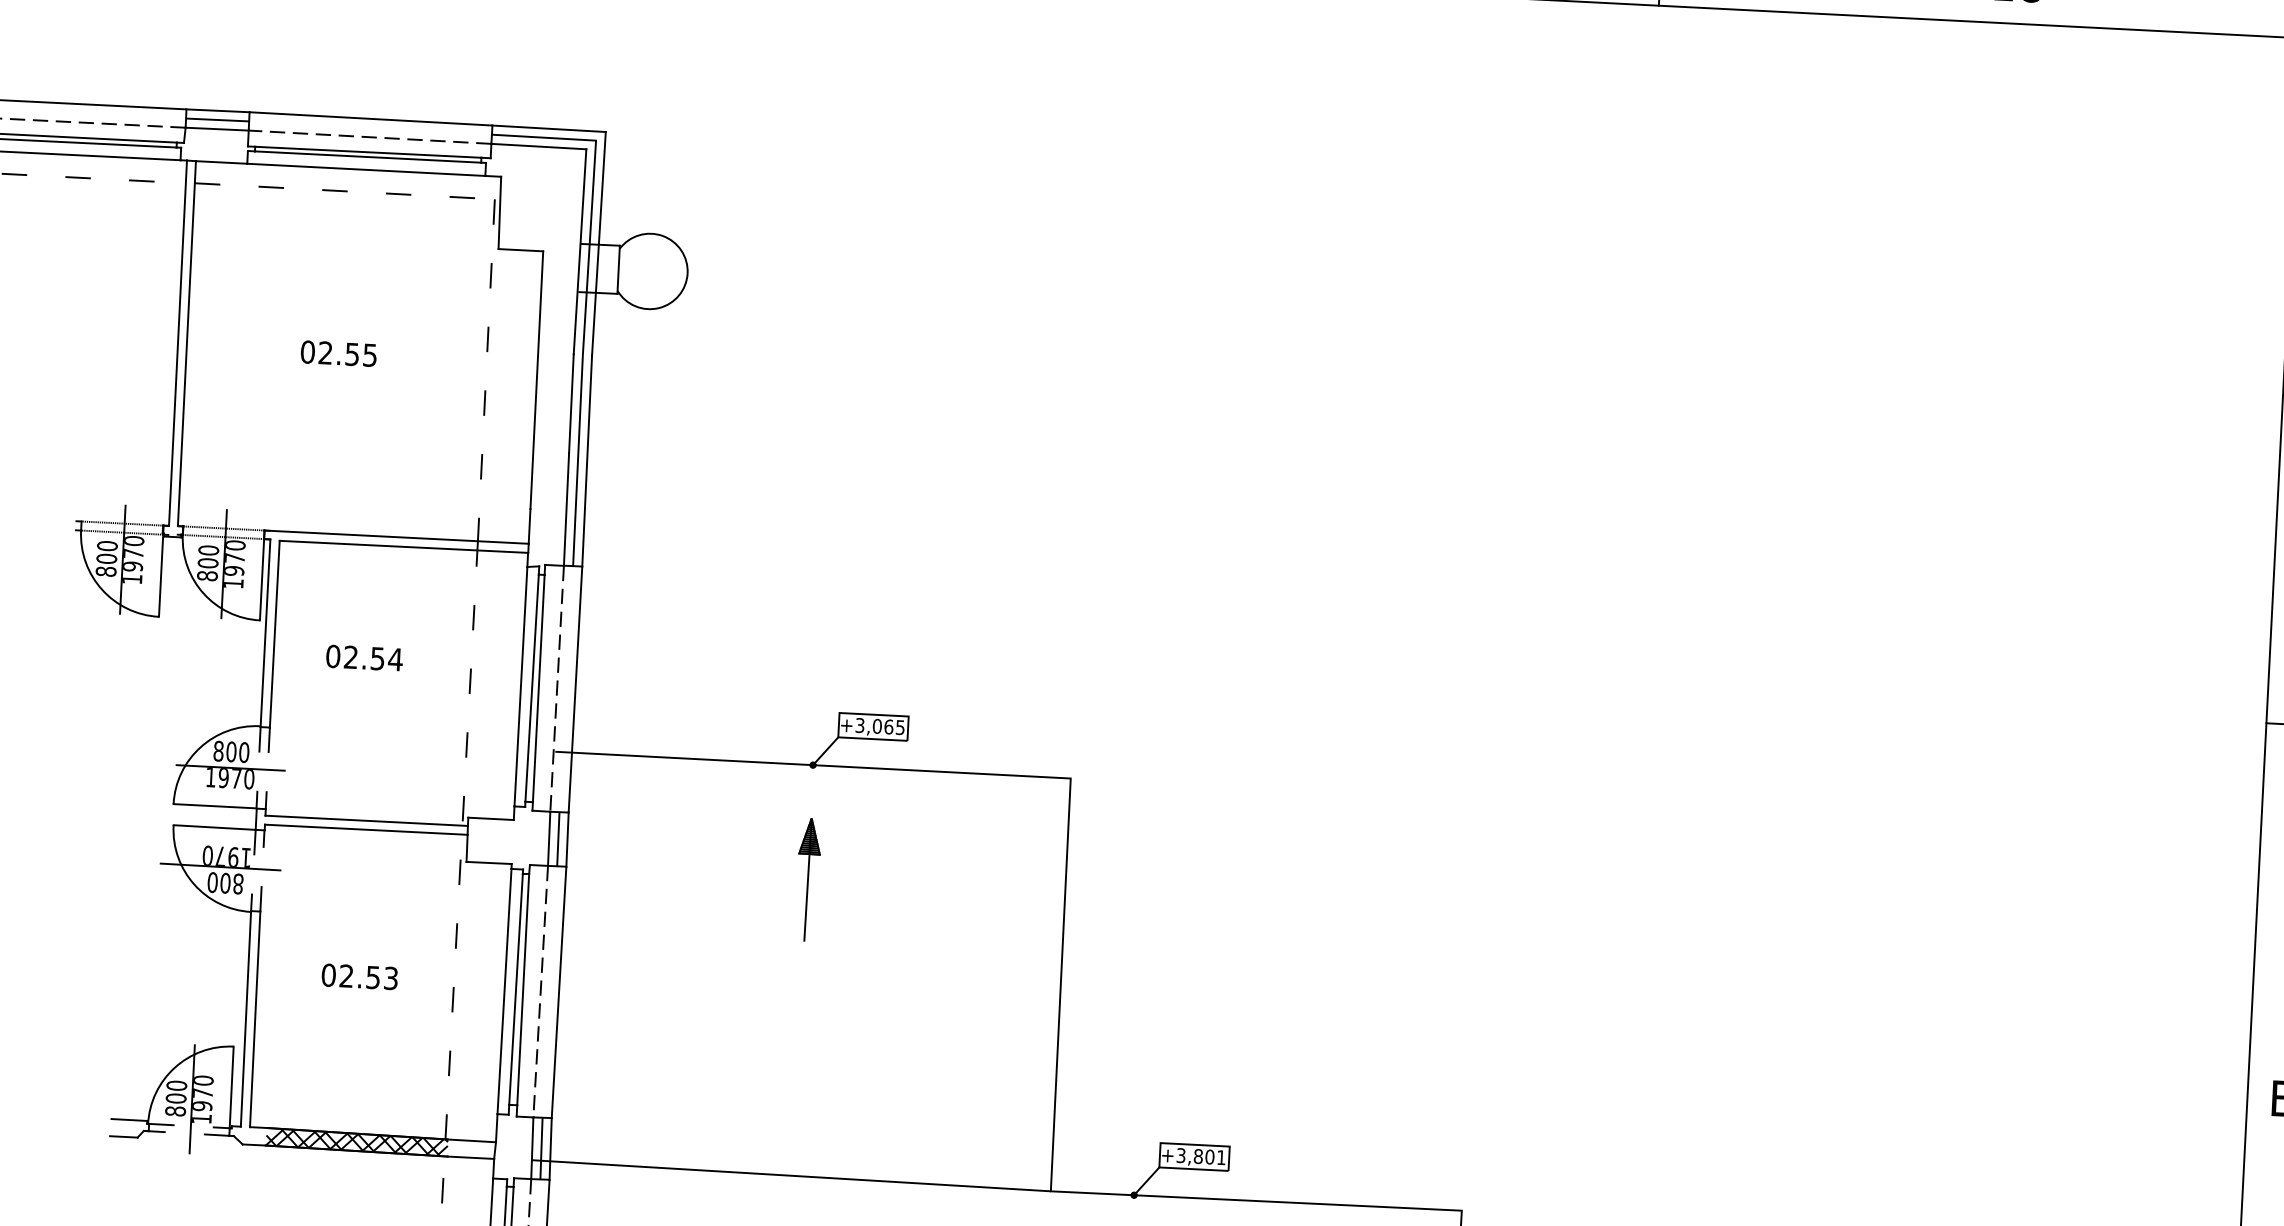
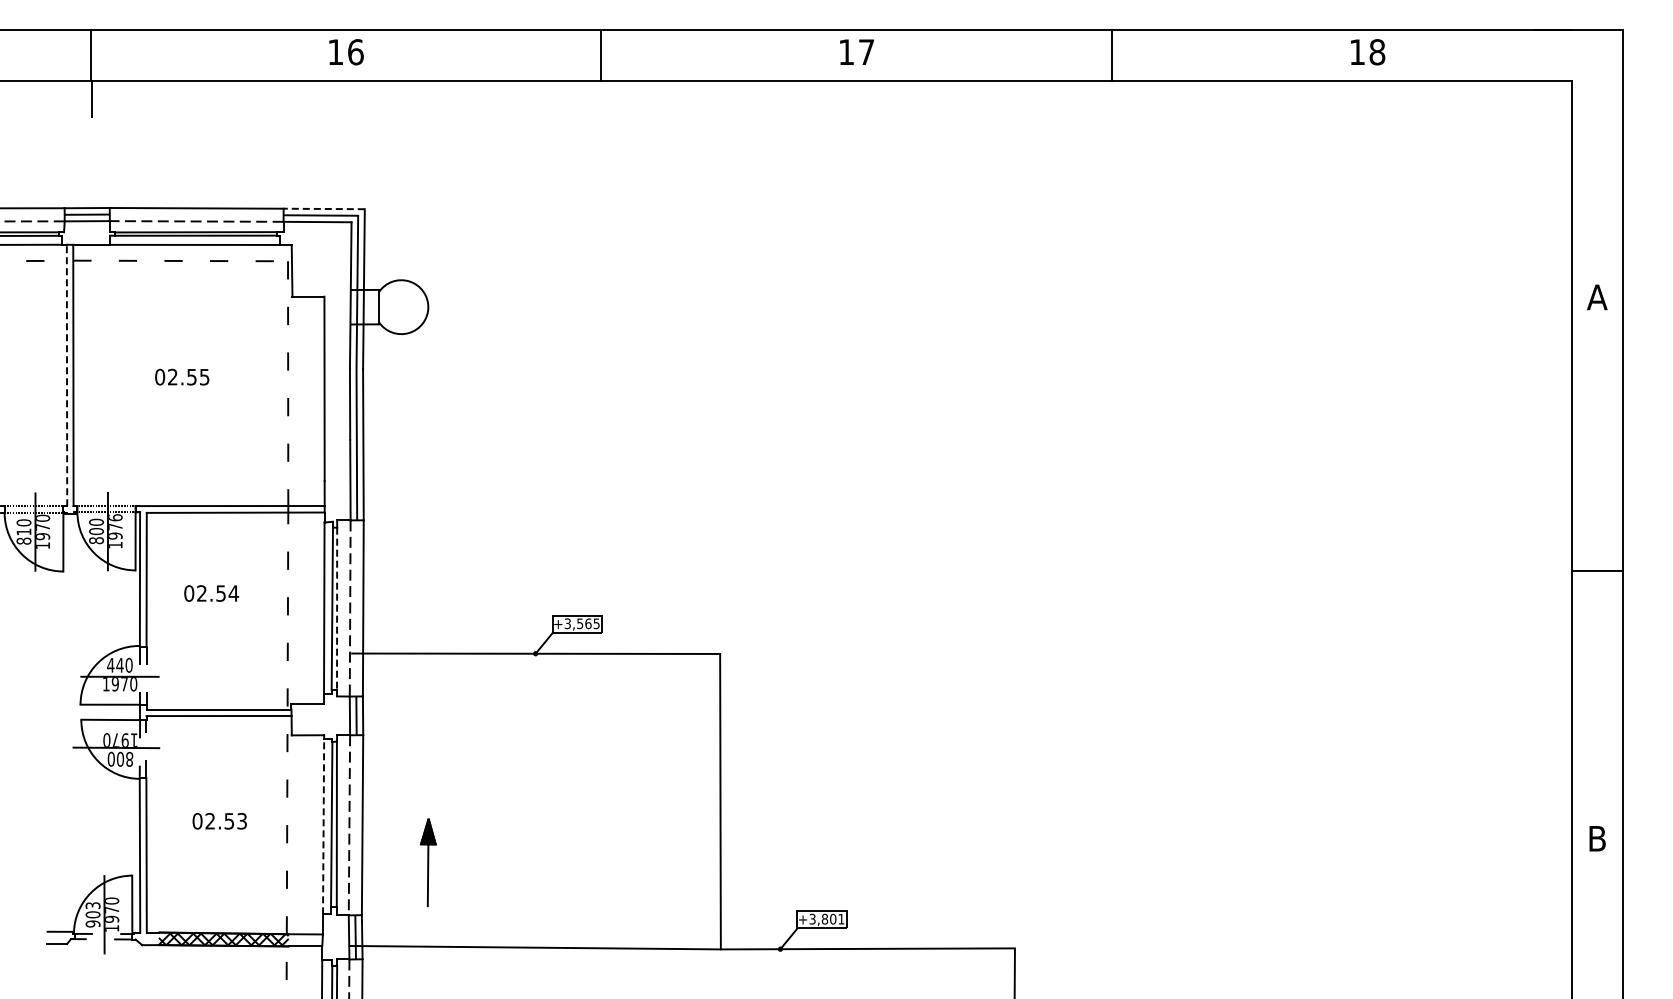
line: (549, 128) -> (324, 208), solid -> dashed
line: (178, 343) -> (67, 375), solid -> dashed
text: (235, 545) -> (115, 517), 1970 -> 1976
text: (106, 558) -> (23, 531), 800 -> 810
line: (539, 689) -> (337, 609), solid -> dashed
text: (877, 726) -> (580, 623), +3,065 -> +3,565
text: (225, 750) -> (115, 664), 800 -> 440
part: (808, 879) -> (428, 862), moved
line: (504, 991) -> (323, 826), solid -> dashed
text: (175, 1098) -> (92, 914), 800 -> 903

